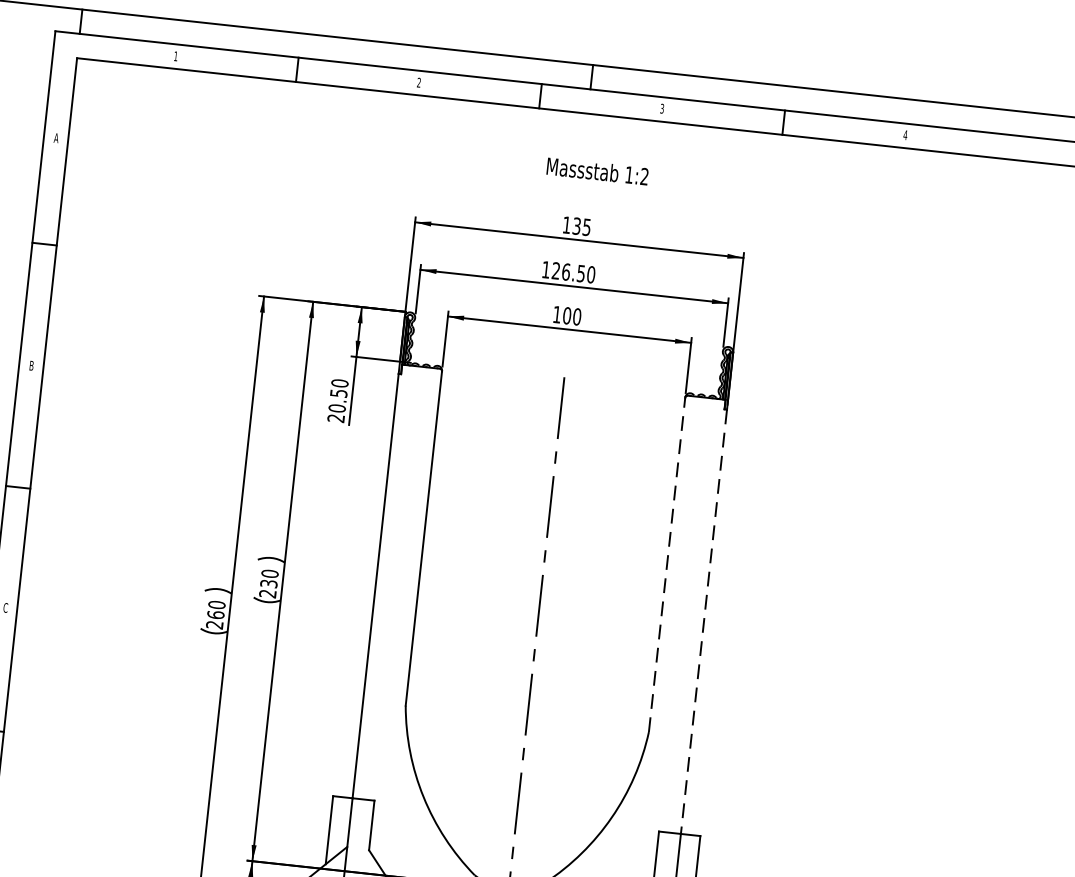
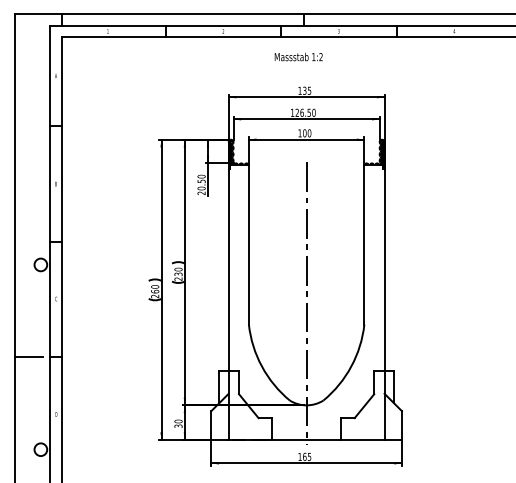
text: (597, 170) -> (298, 56), moved
line: (667, 563) -> (364, 244), dashed -> solid
line: (703, 620) -> (384, 269), dashed -> solid

